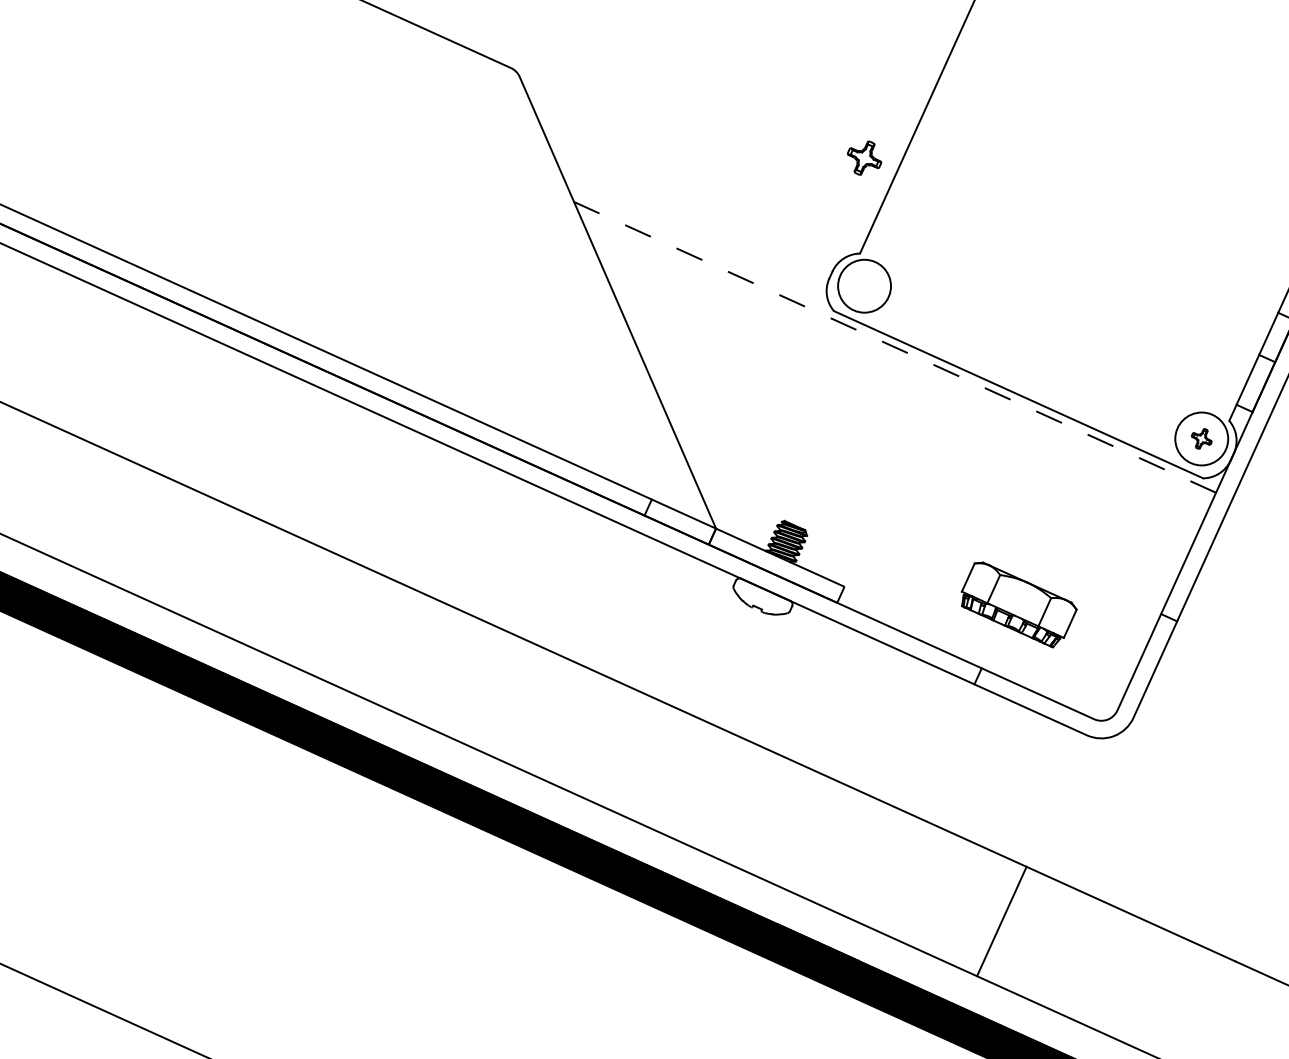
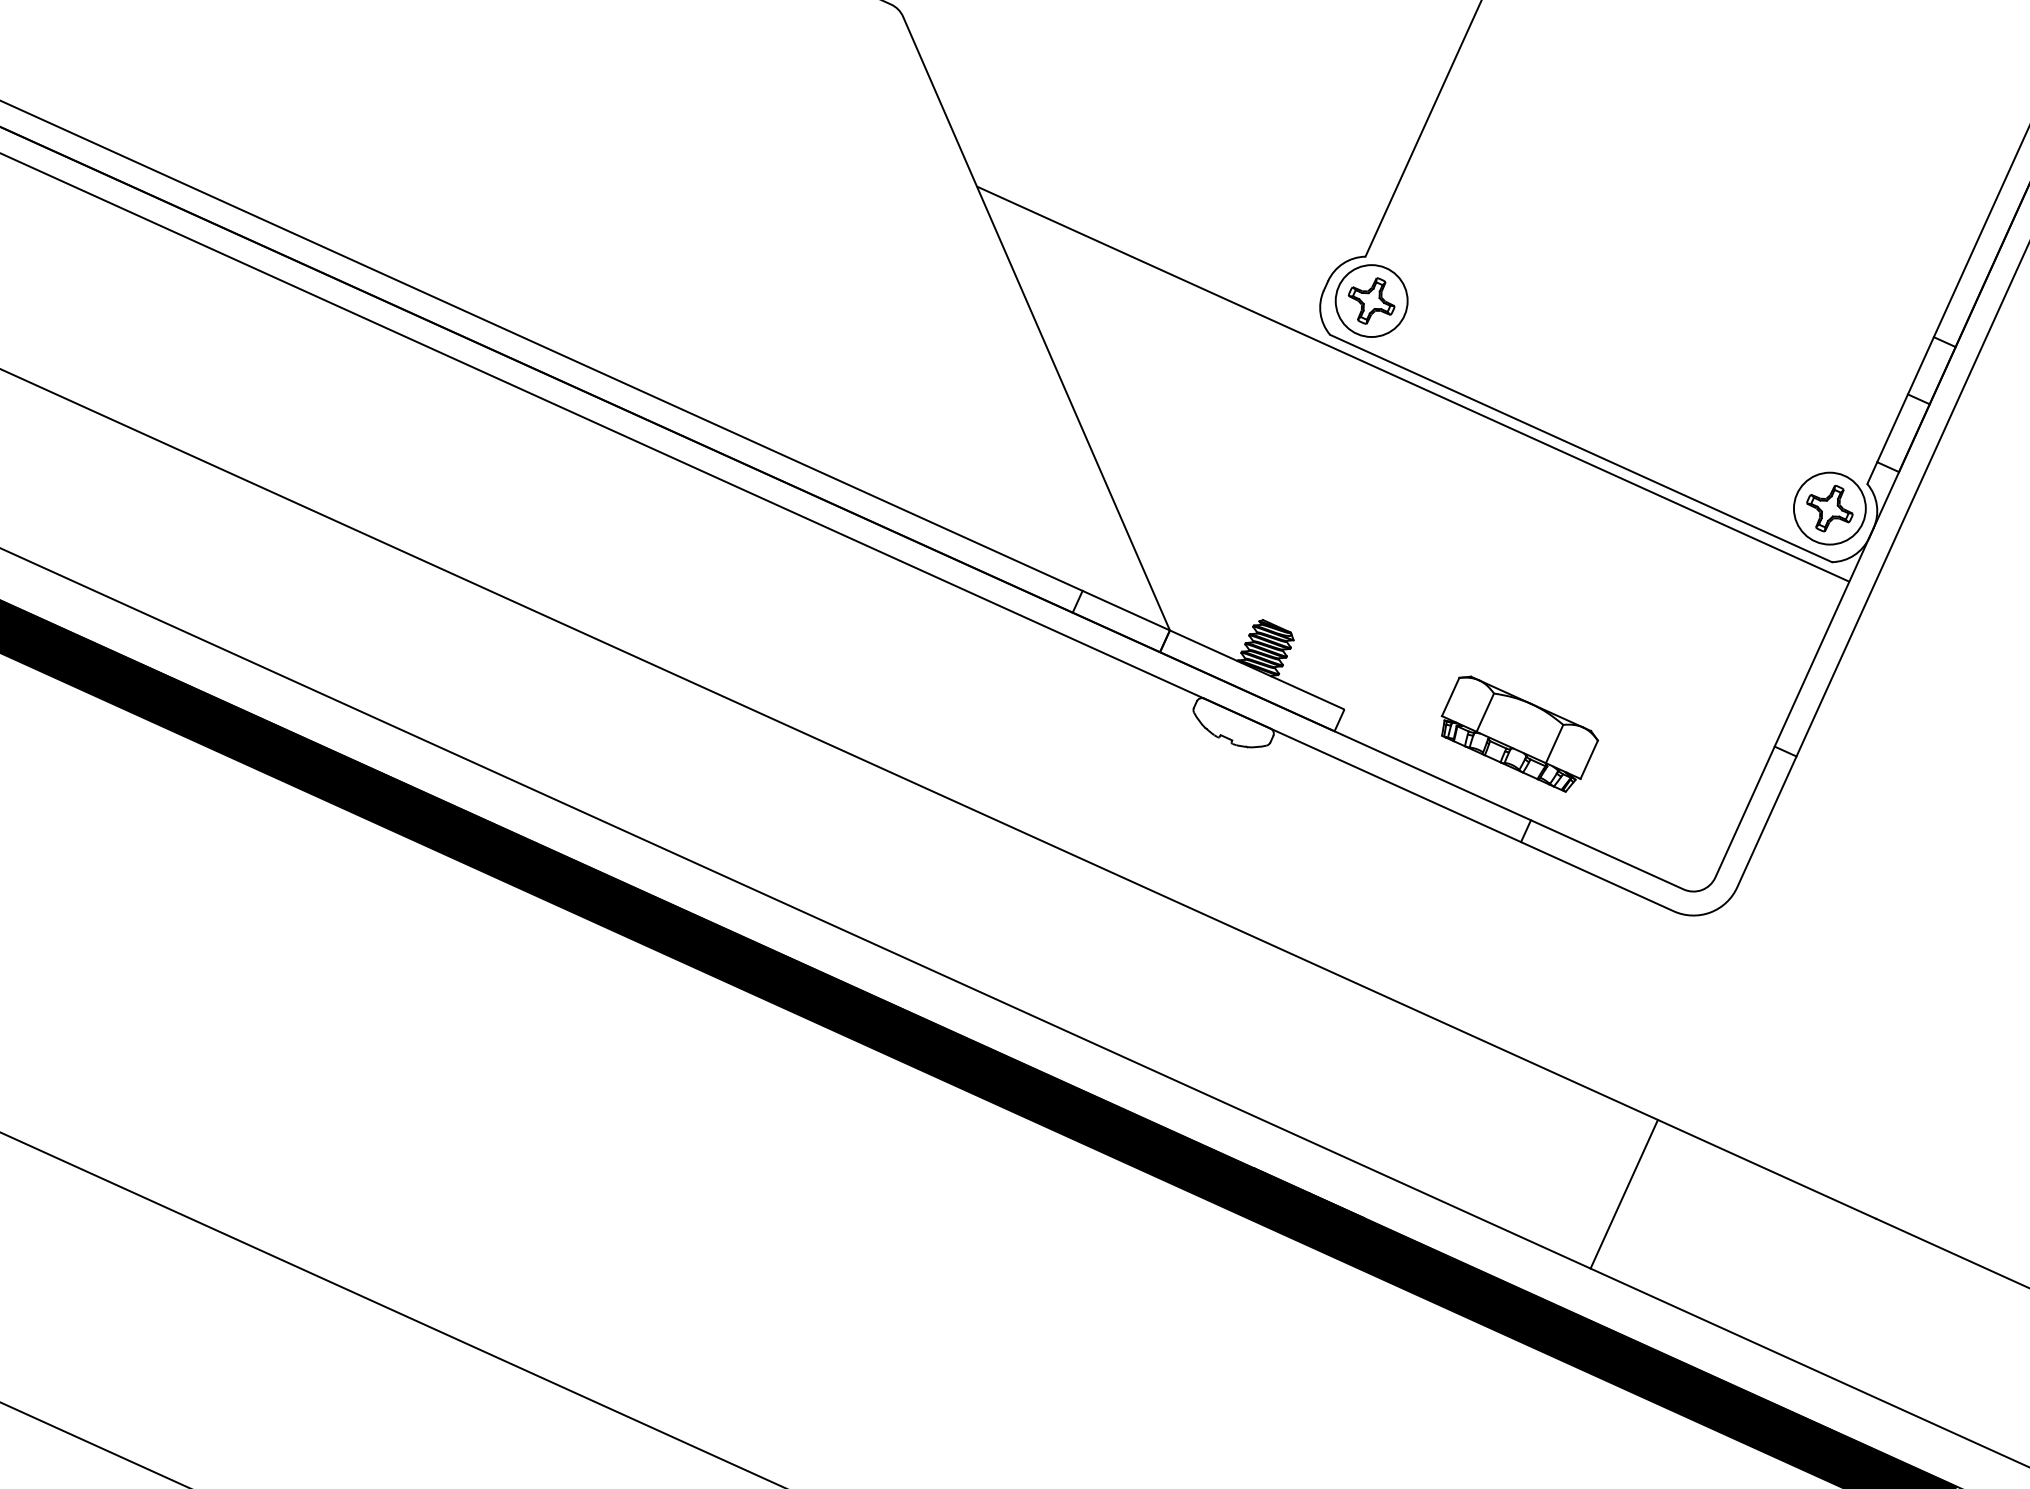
part: (864, 157) -> (1371, 300), moved
line: (895, 347) -> (1413, 384), dashed -> solid
part: (1201, 438) -> (1829, 508), size x1.67
part: (1018, 604) -> (1519, 733), moved
line: (1001, 920) -> (1623, 1193), moved

